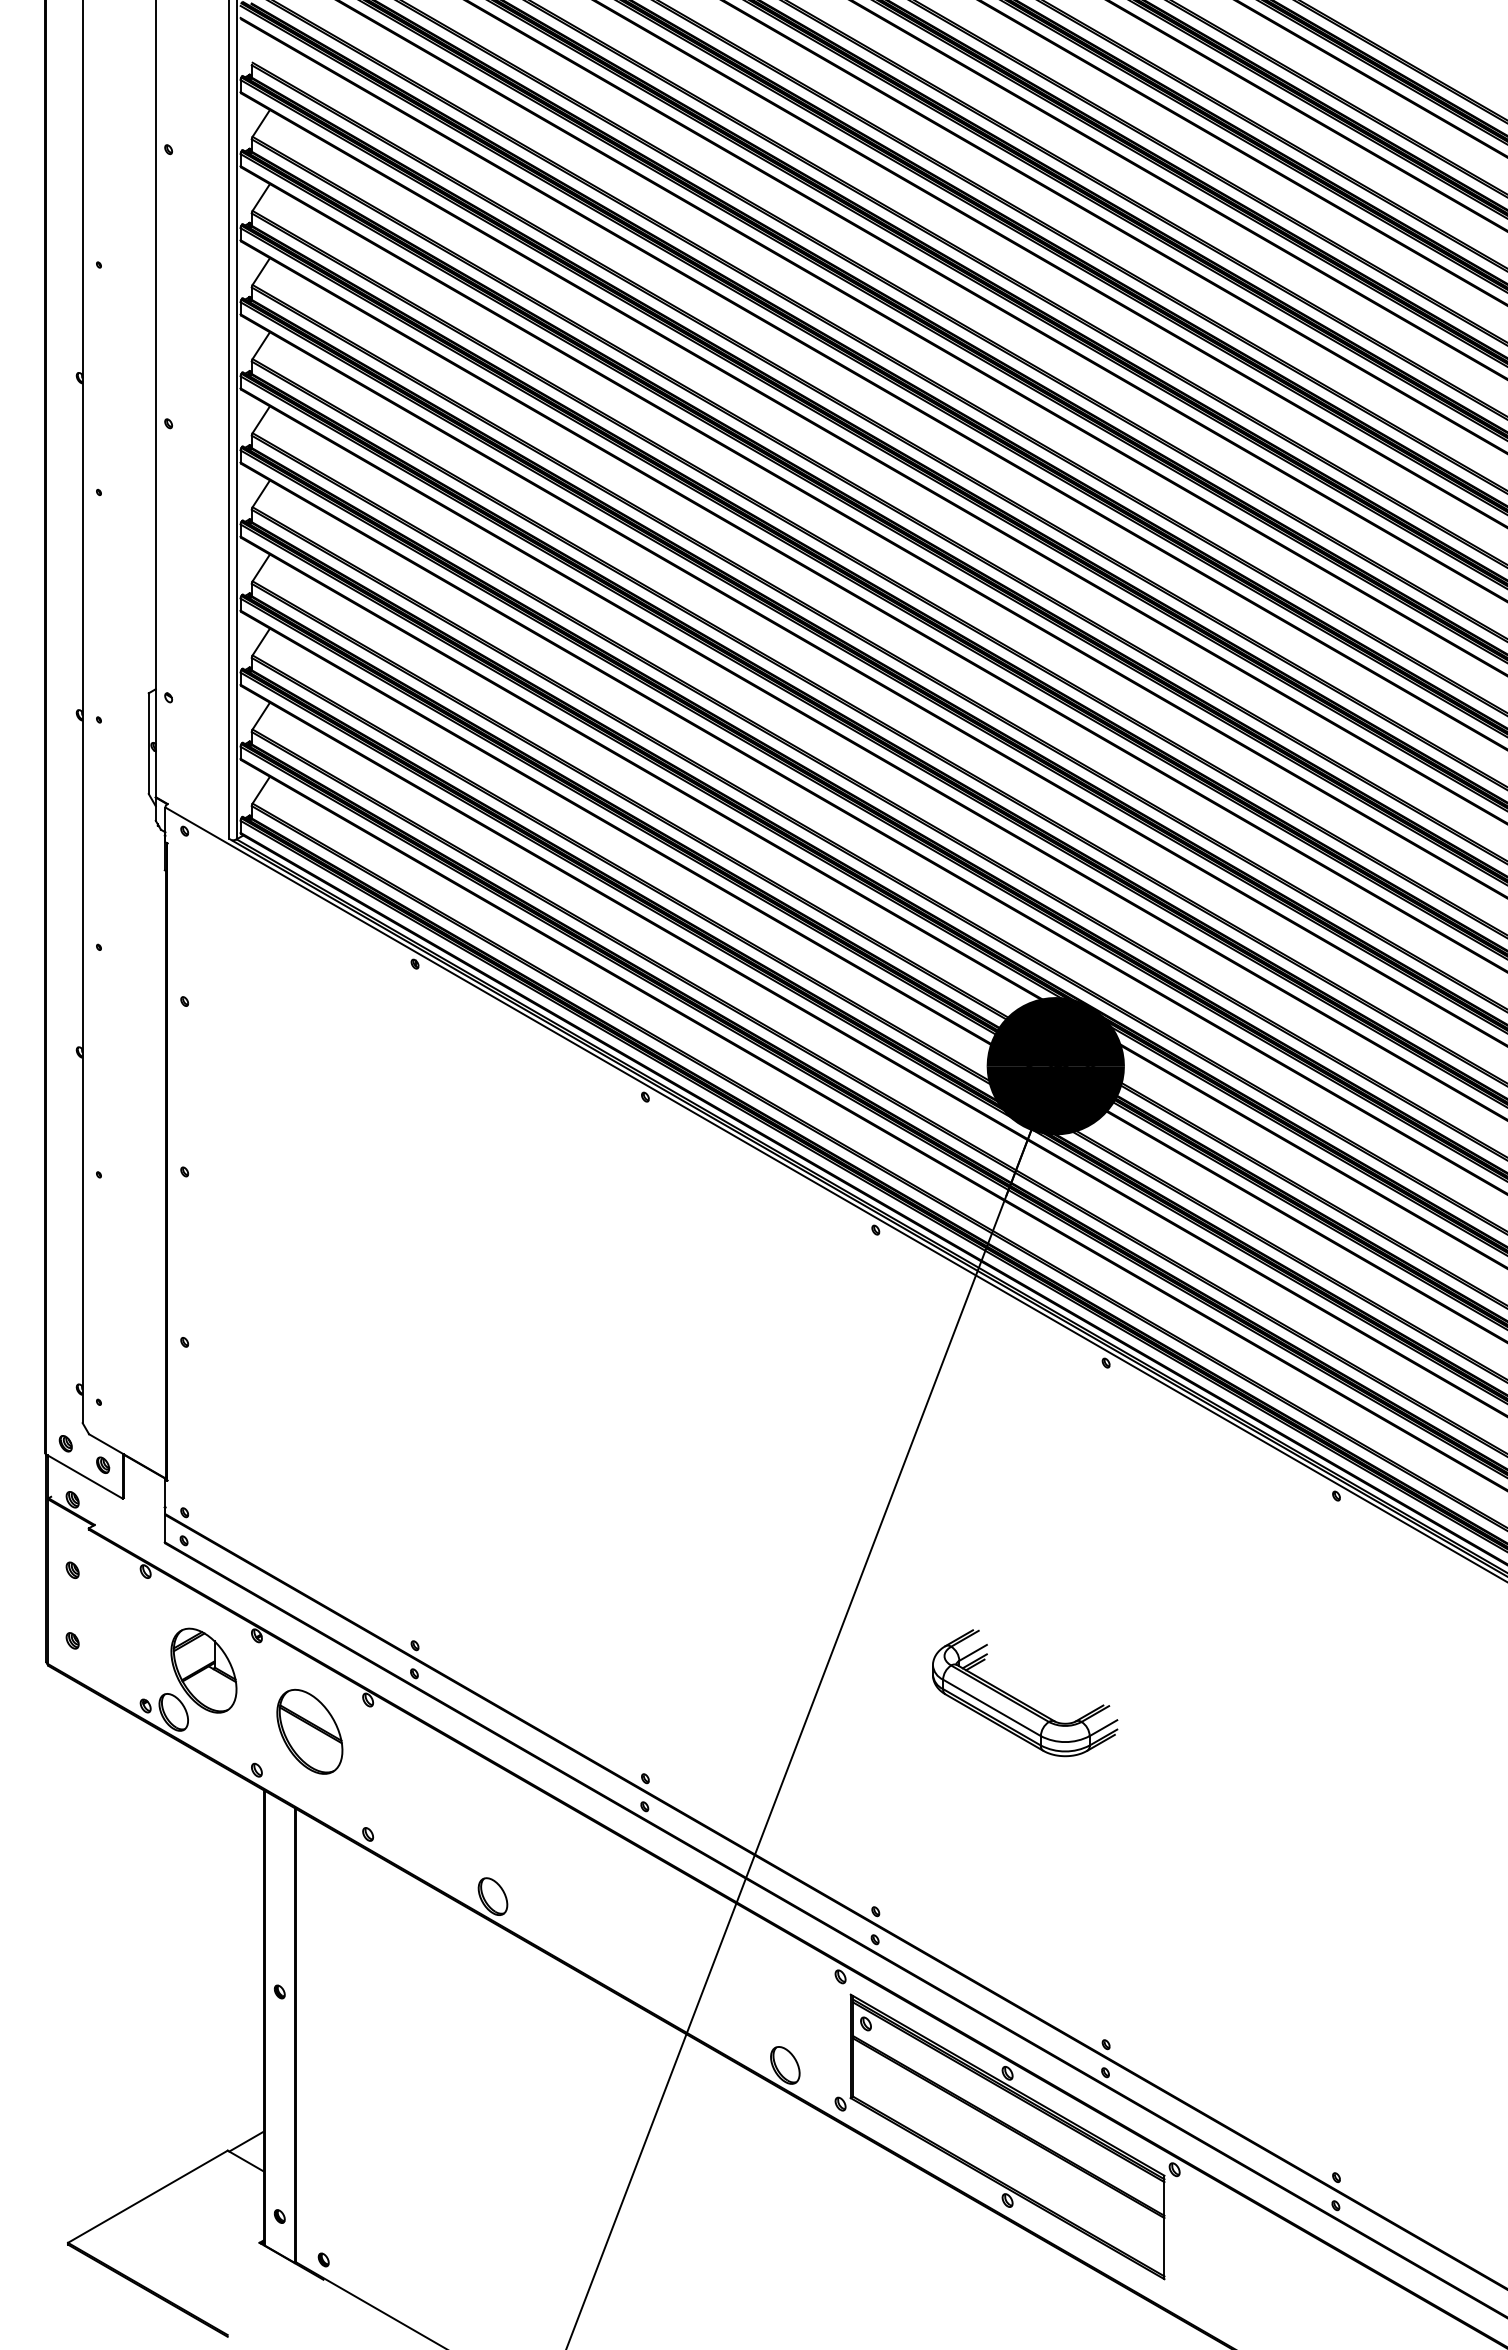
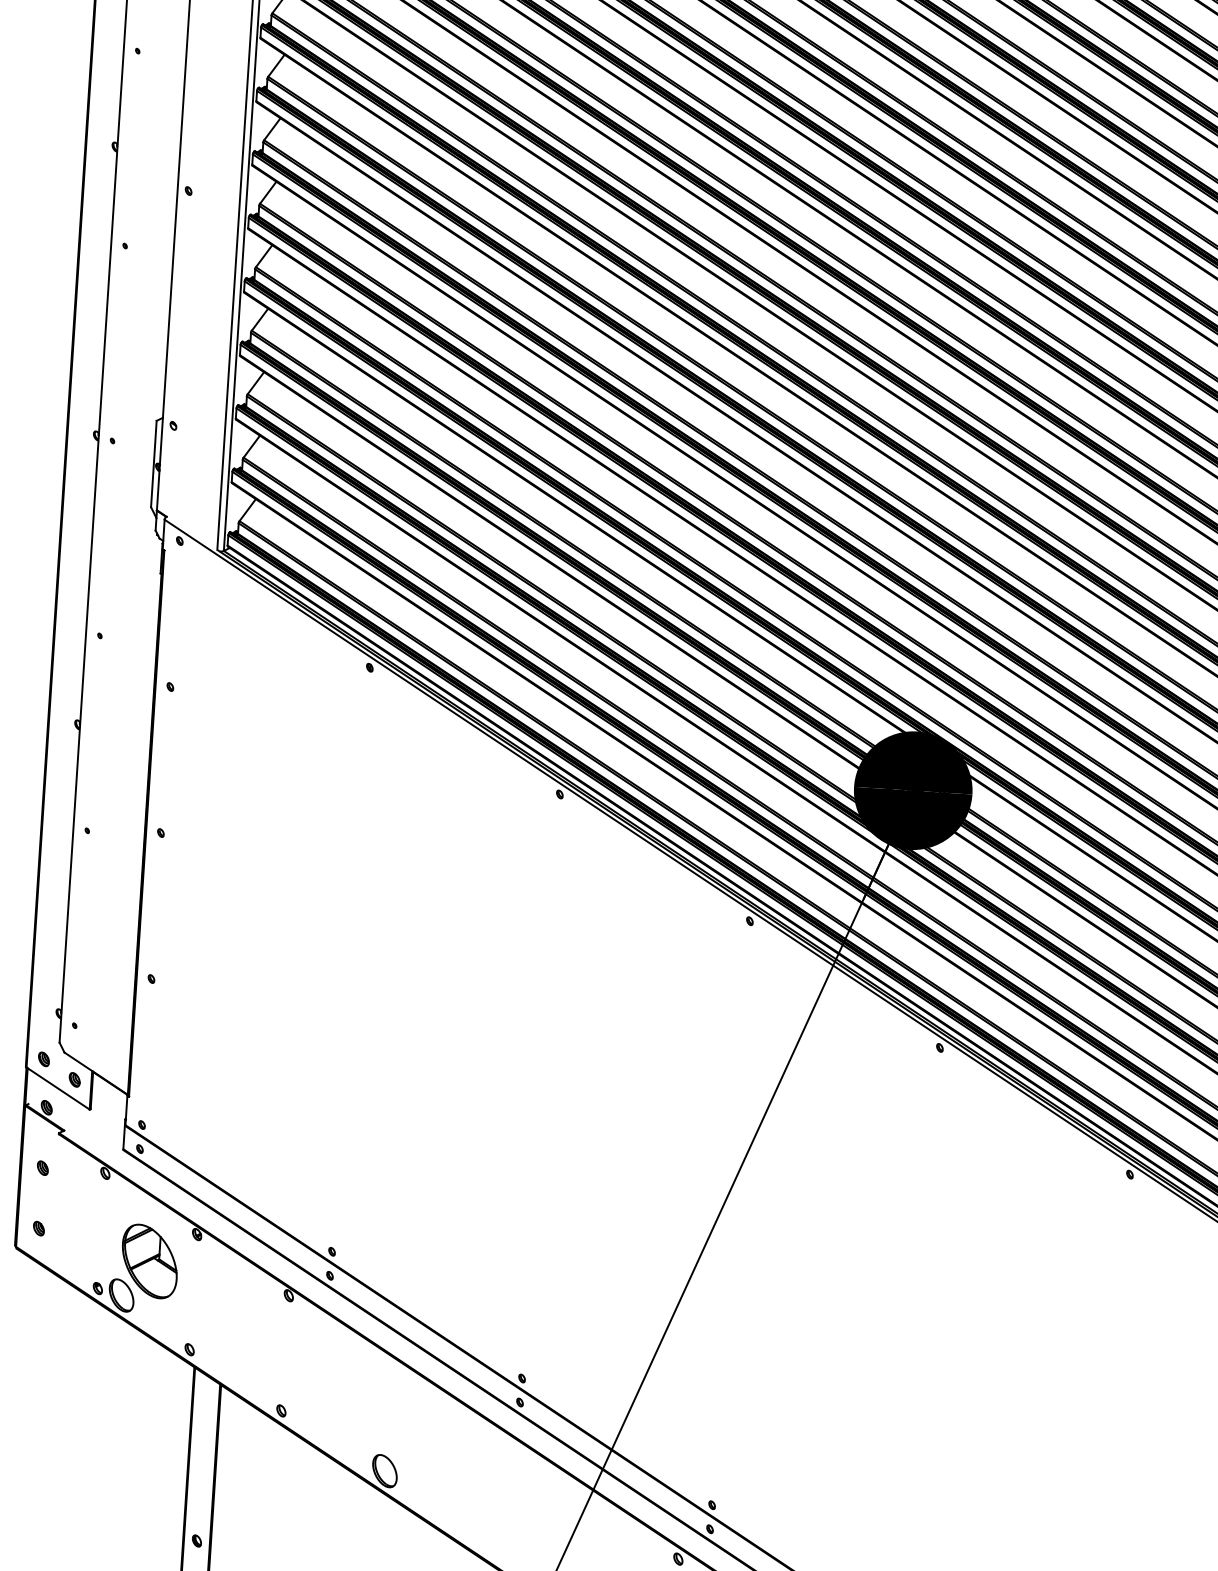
part: (1022, 1701) -> (849, 1333), removed
part: (309, 1731) -> (236, 1319), removed

